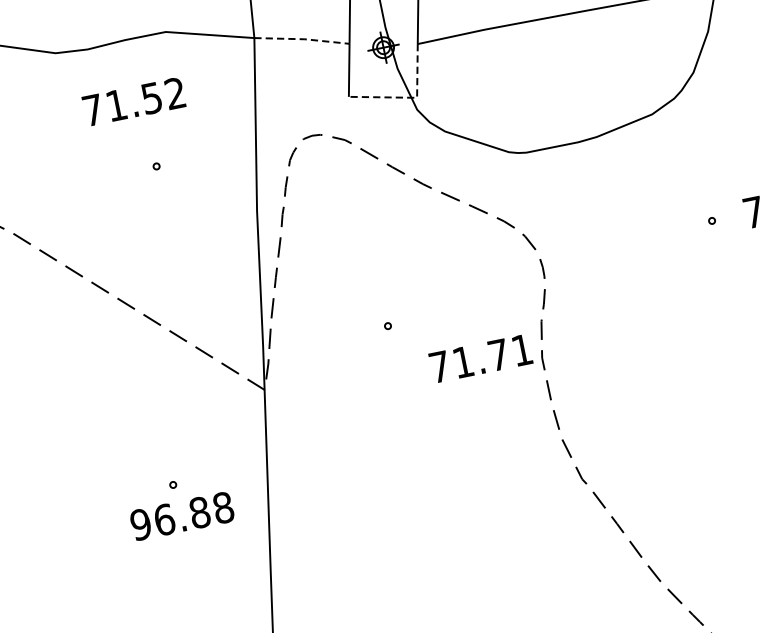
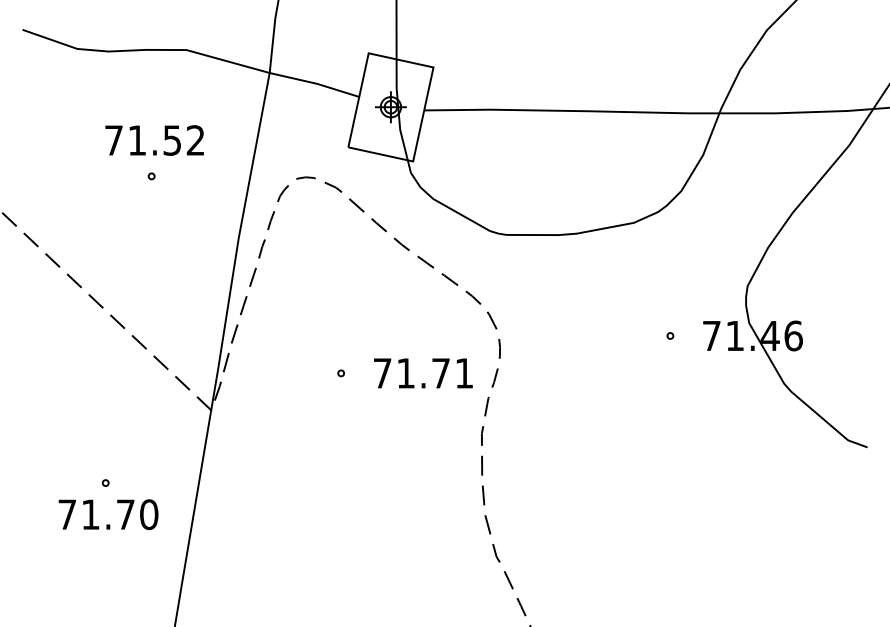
line: (302, 39) -> (315, 83), dashed -> solid
line: (410, 98) -> (406, 160), dashed -> solid
text: (133, 101) -> (154, 140), moved
text: (481, 358) -> (423, 373), moved
text: (182, 516) -> (108, 514), 96.88 -> 71.70

